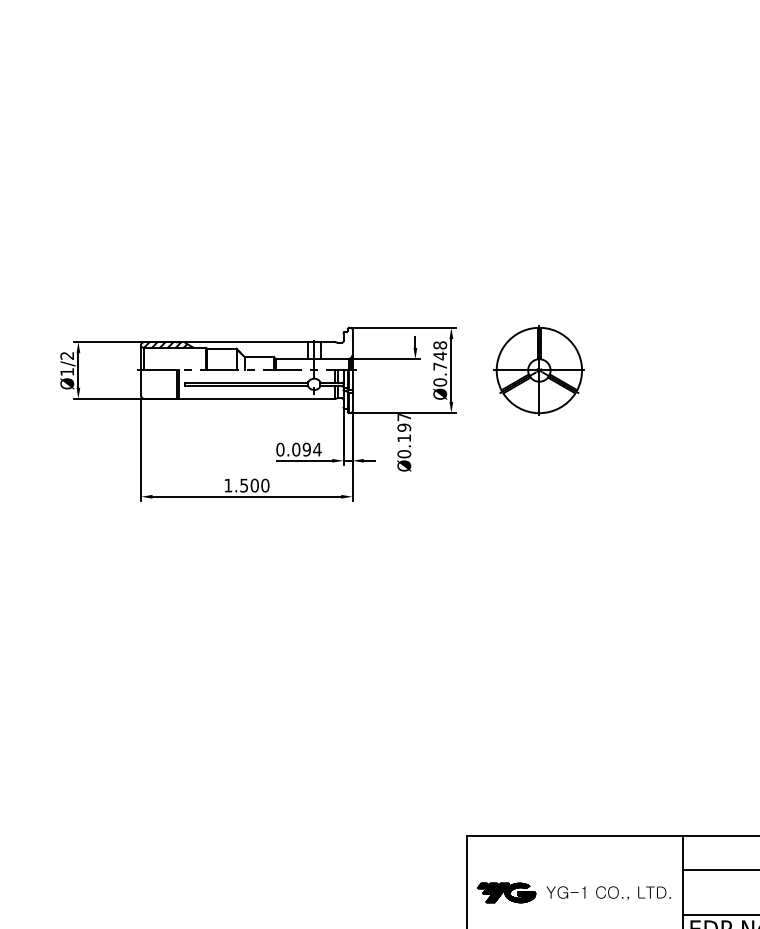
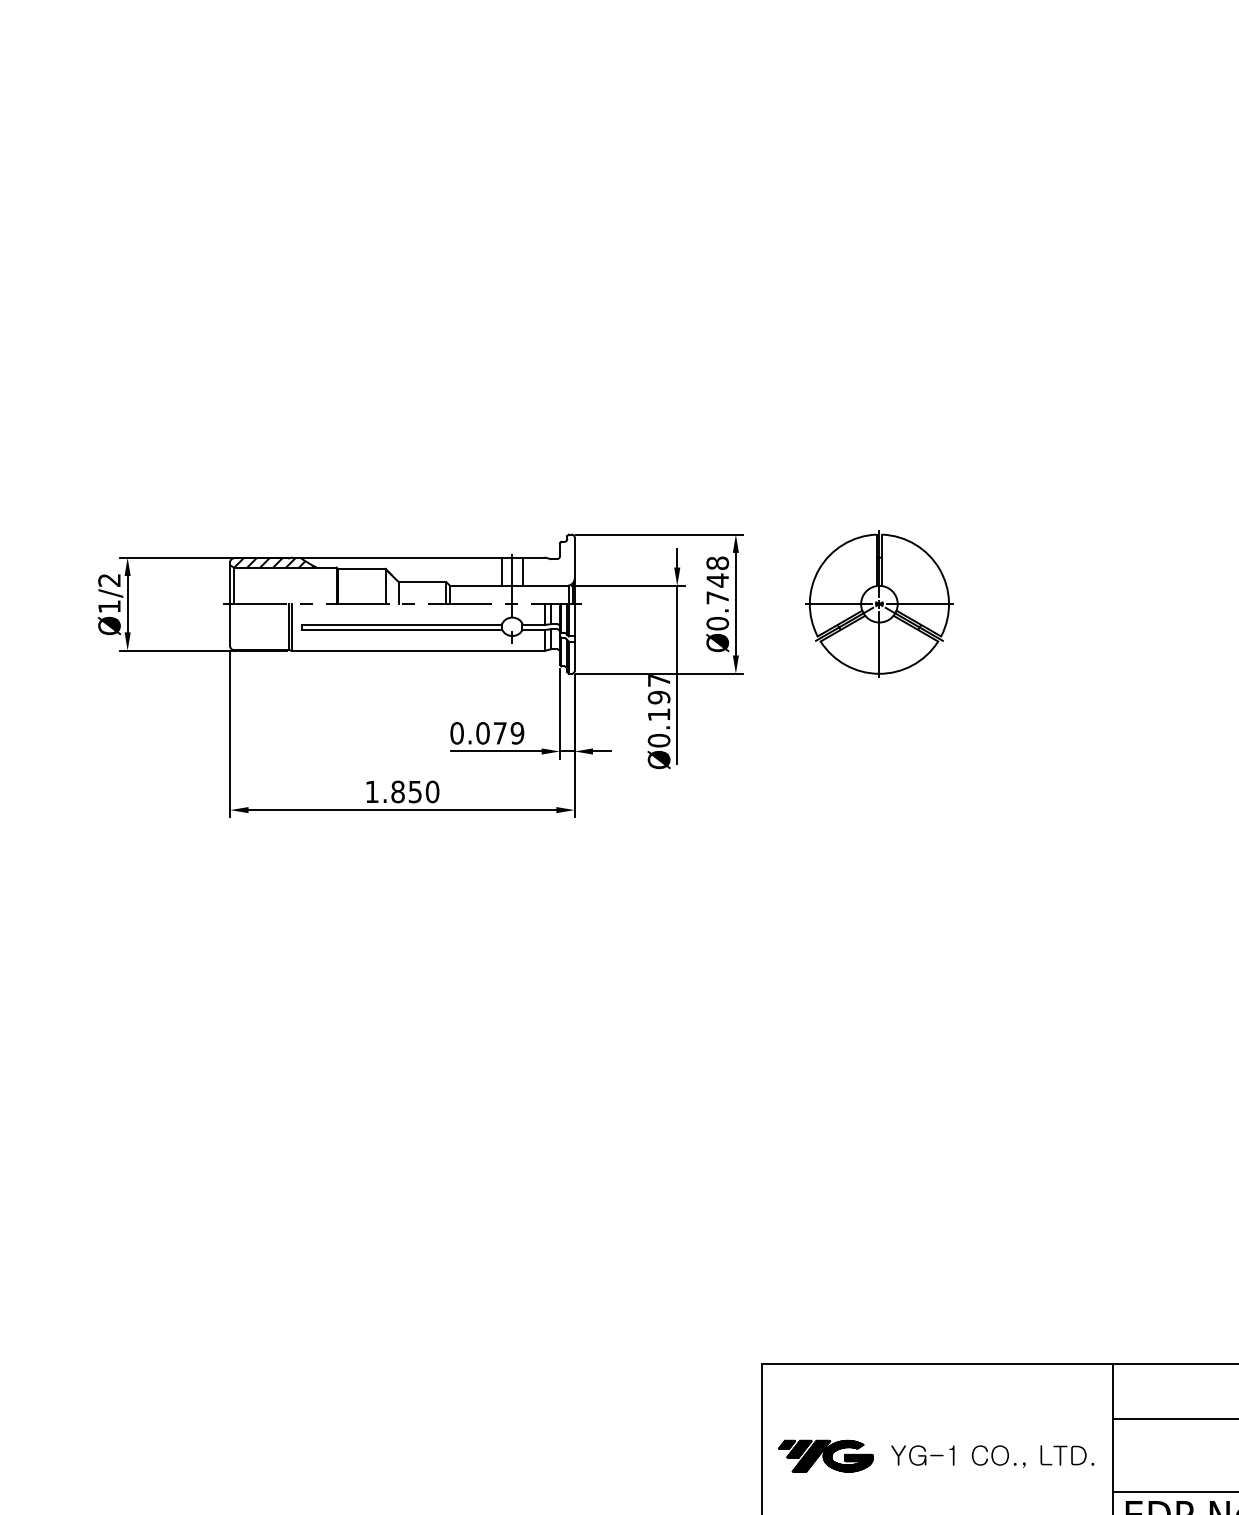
line: (415, 413) -> (677, 674), added
text: (311, 449) -> (507, 733), 0.094 -> 0.079
text: (249, 485) -> (406, 791), 1.500 -> 1.850

